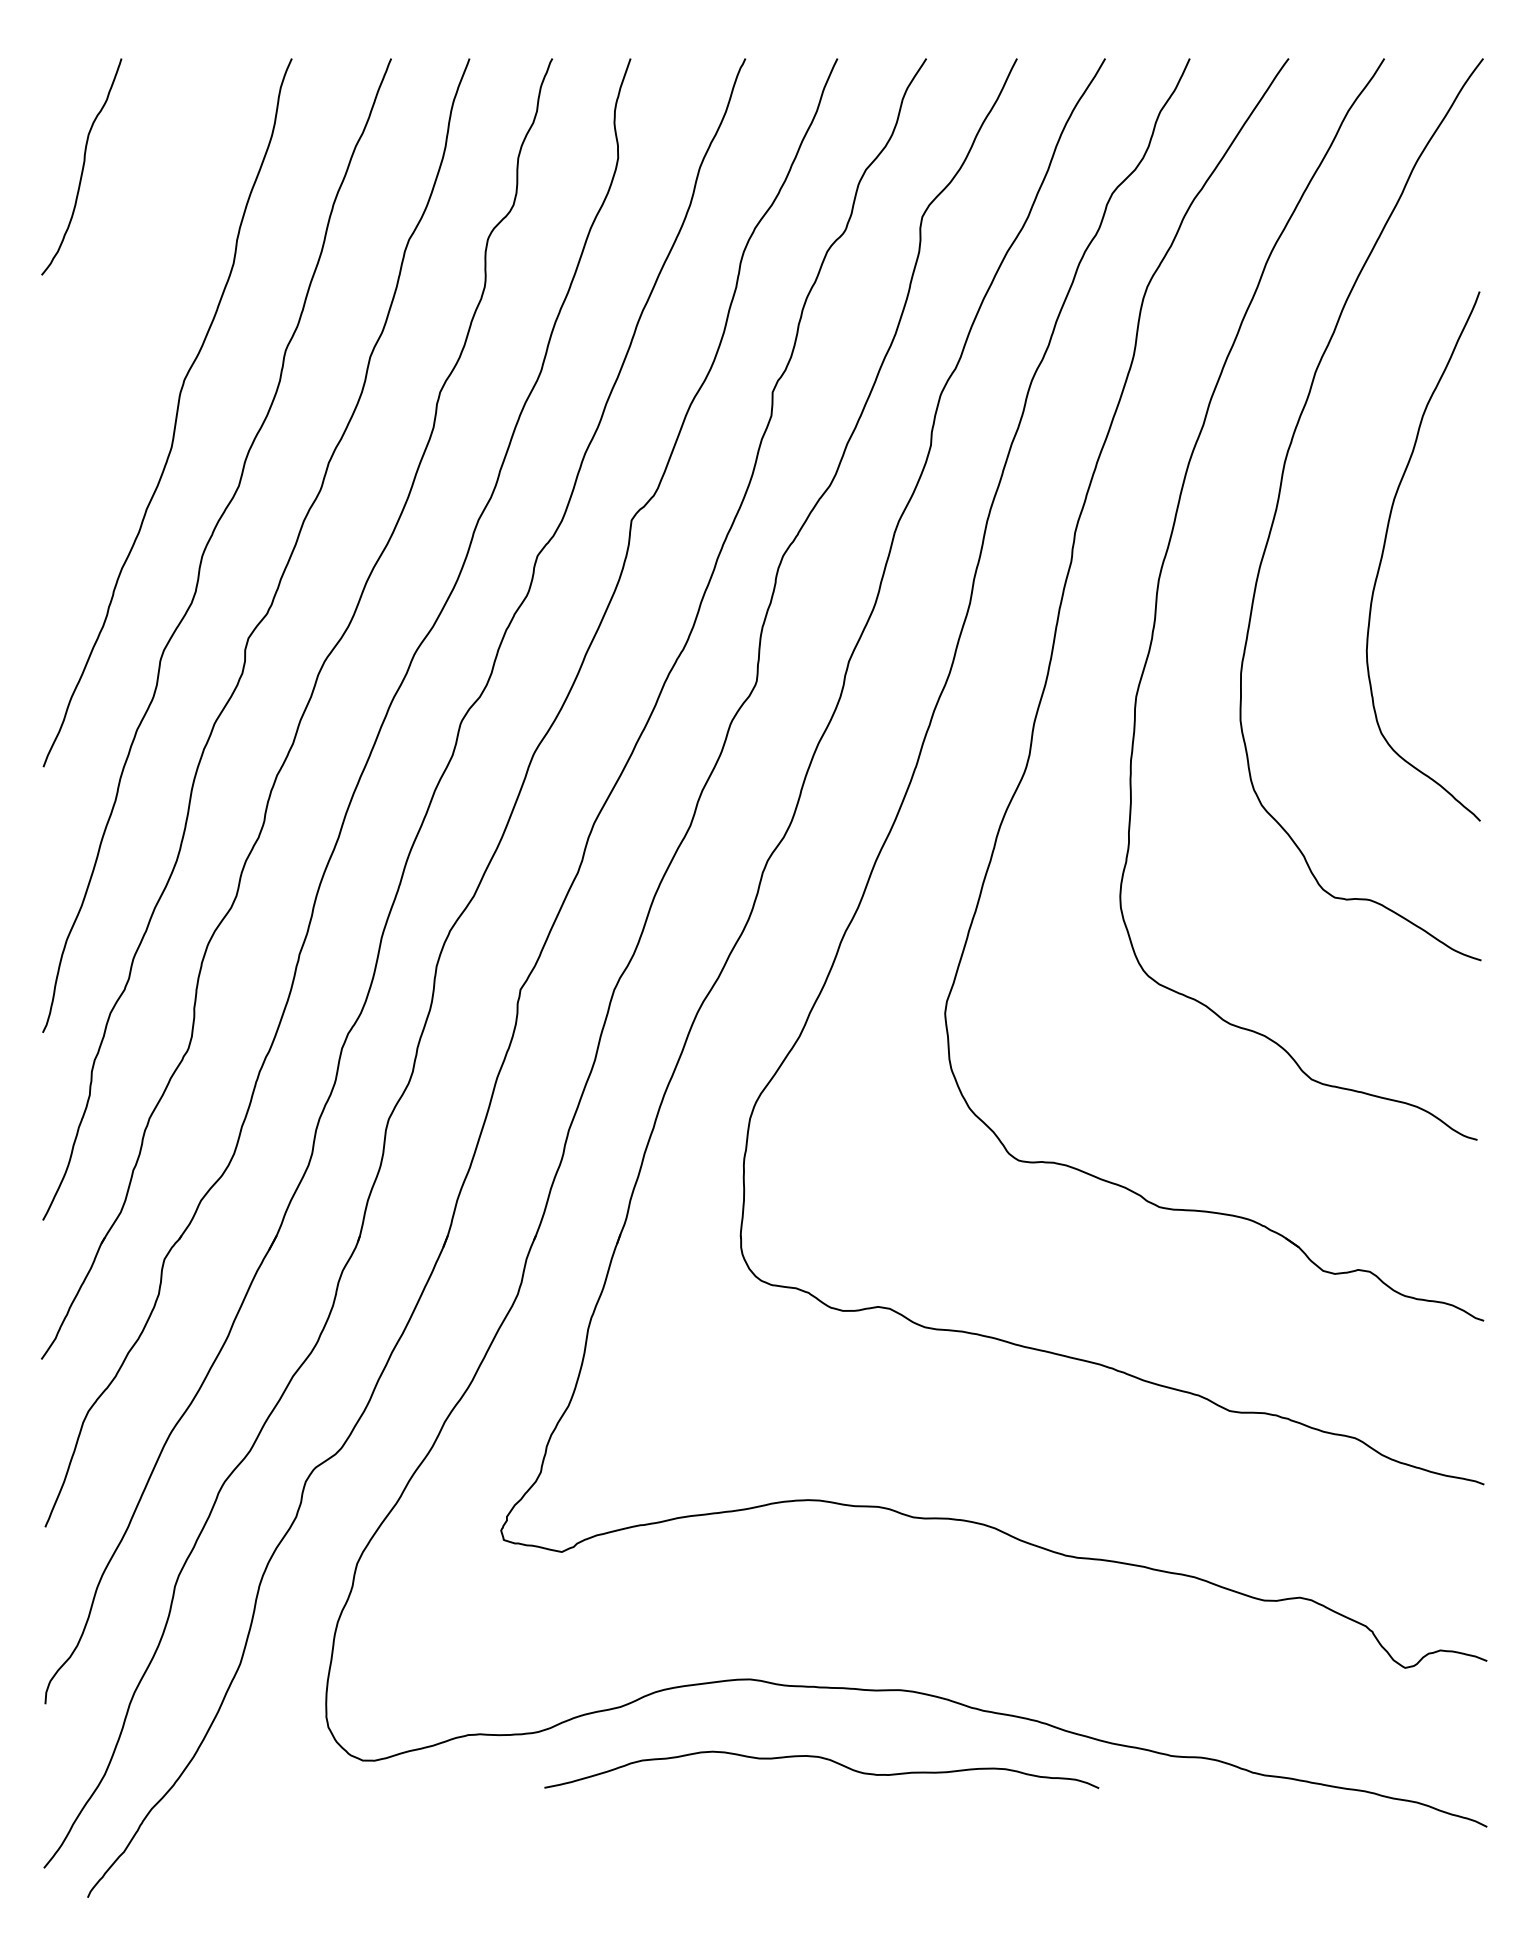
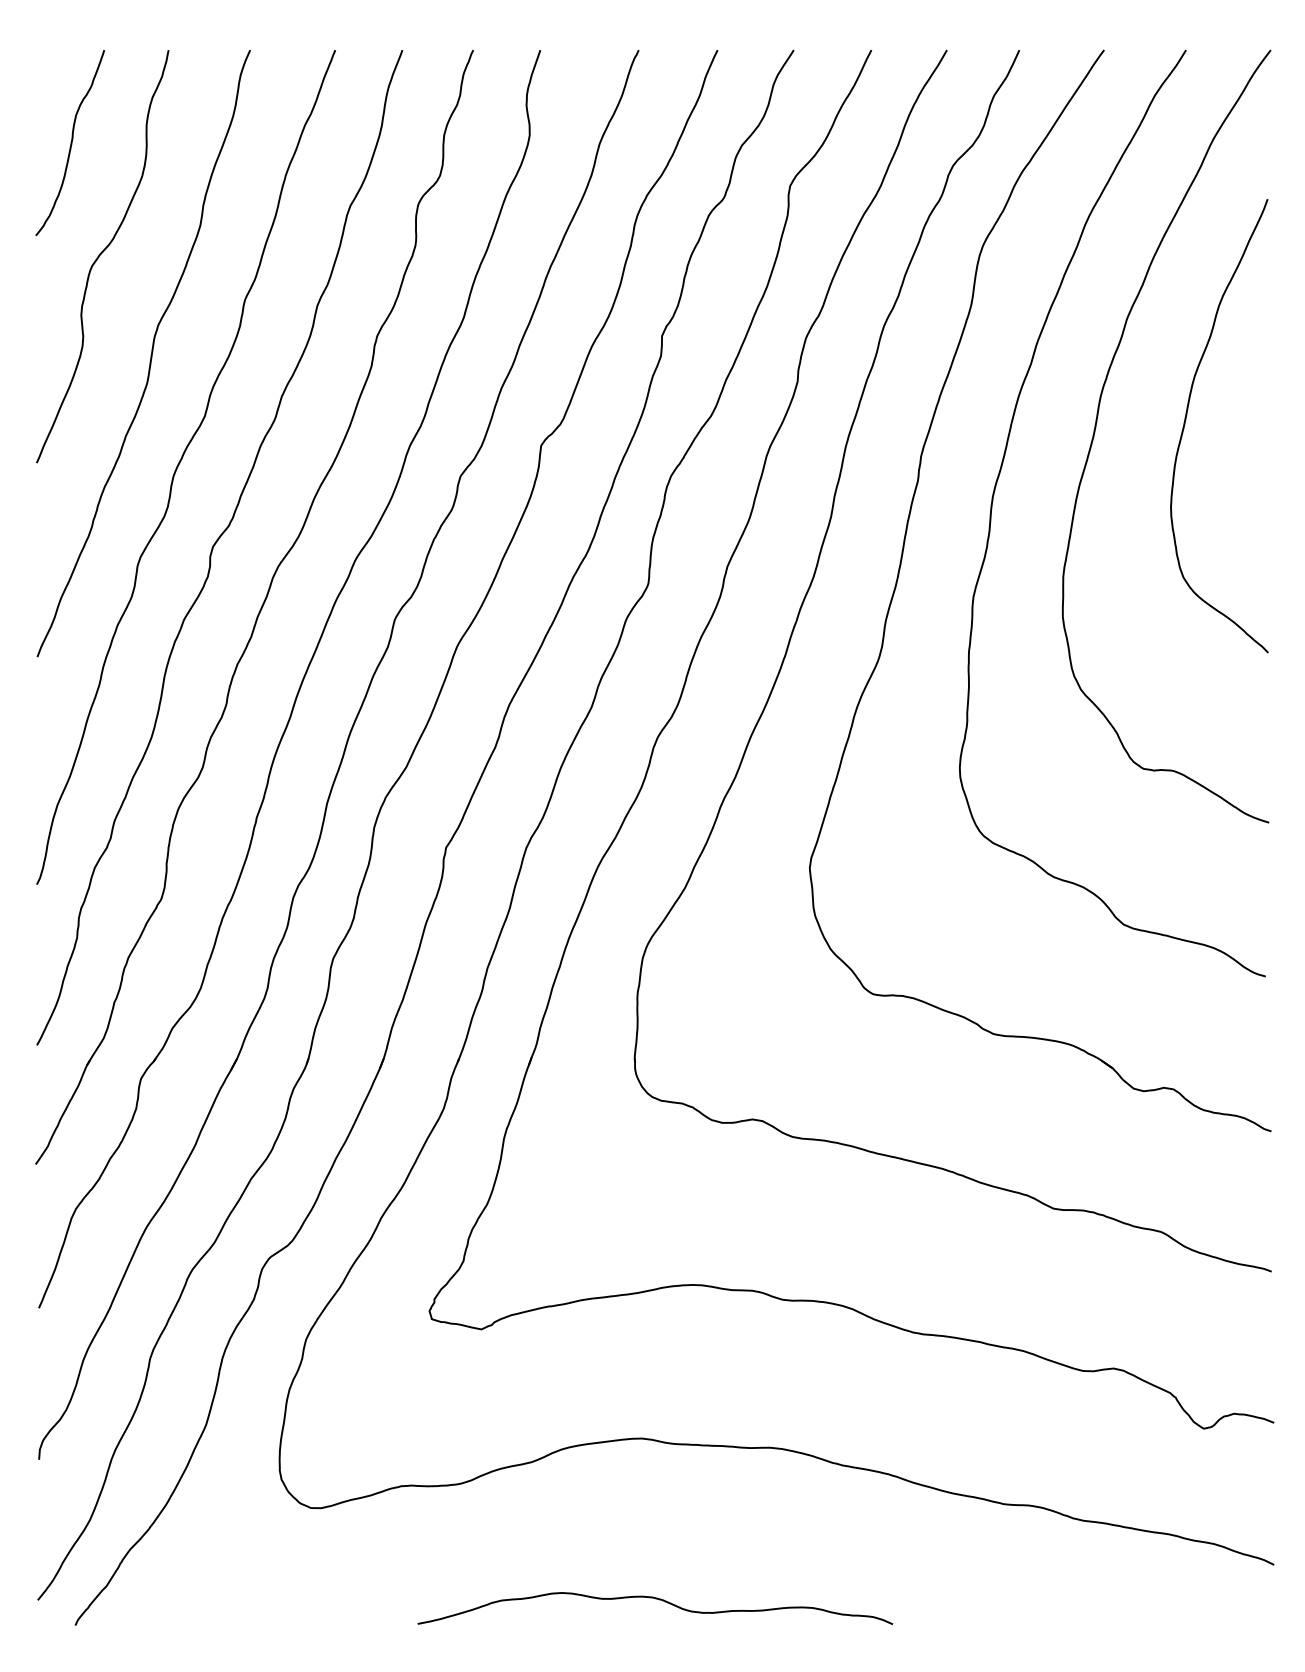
curve: (117, 297) -> (100, 254), added
curve: (1384, 550) -> (1186, 420), moved
curve: (823, 1759) -> (656, 1599), moved

